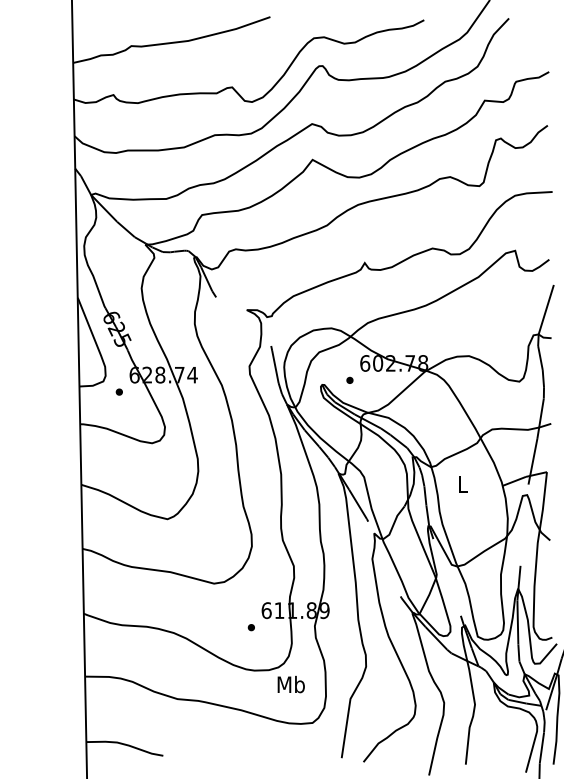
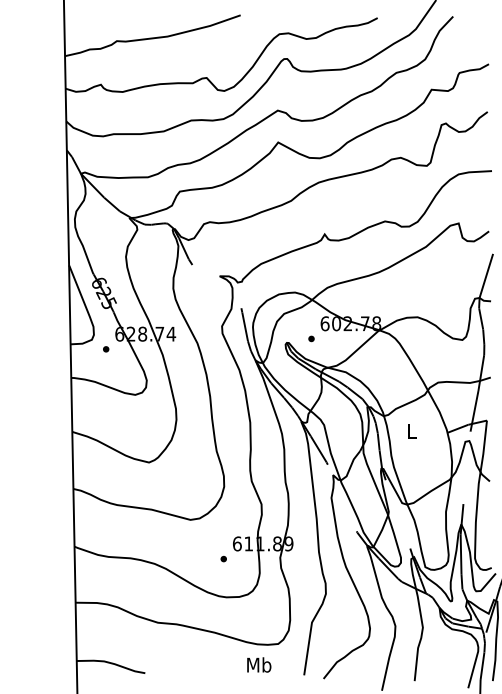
text: (290, 684) -> (258, 664), moved

